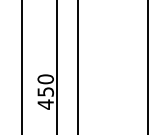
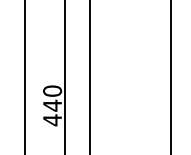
text: (45, 91) -> (52, 105), 450 -> 440

